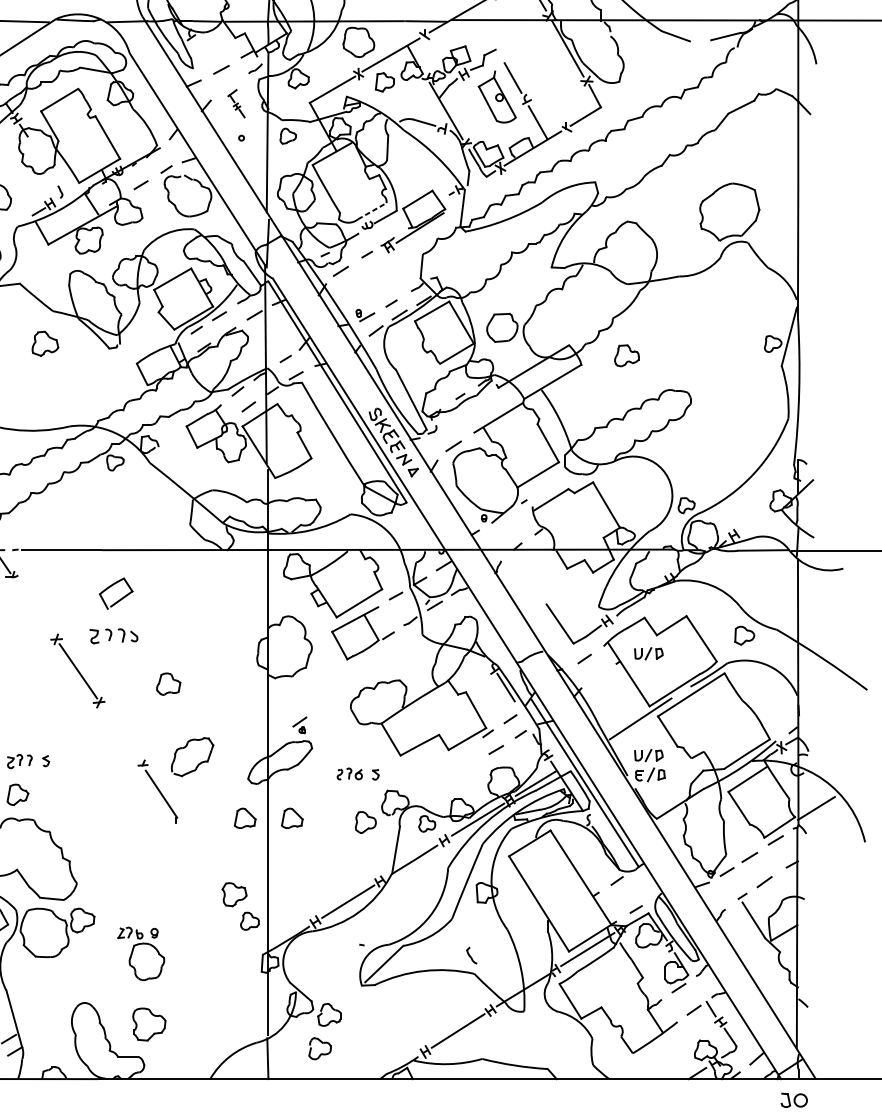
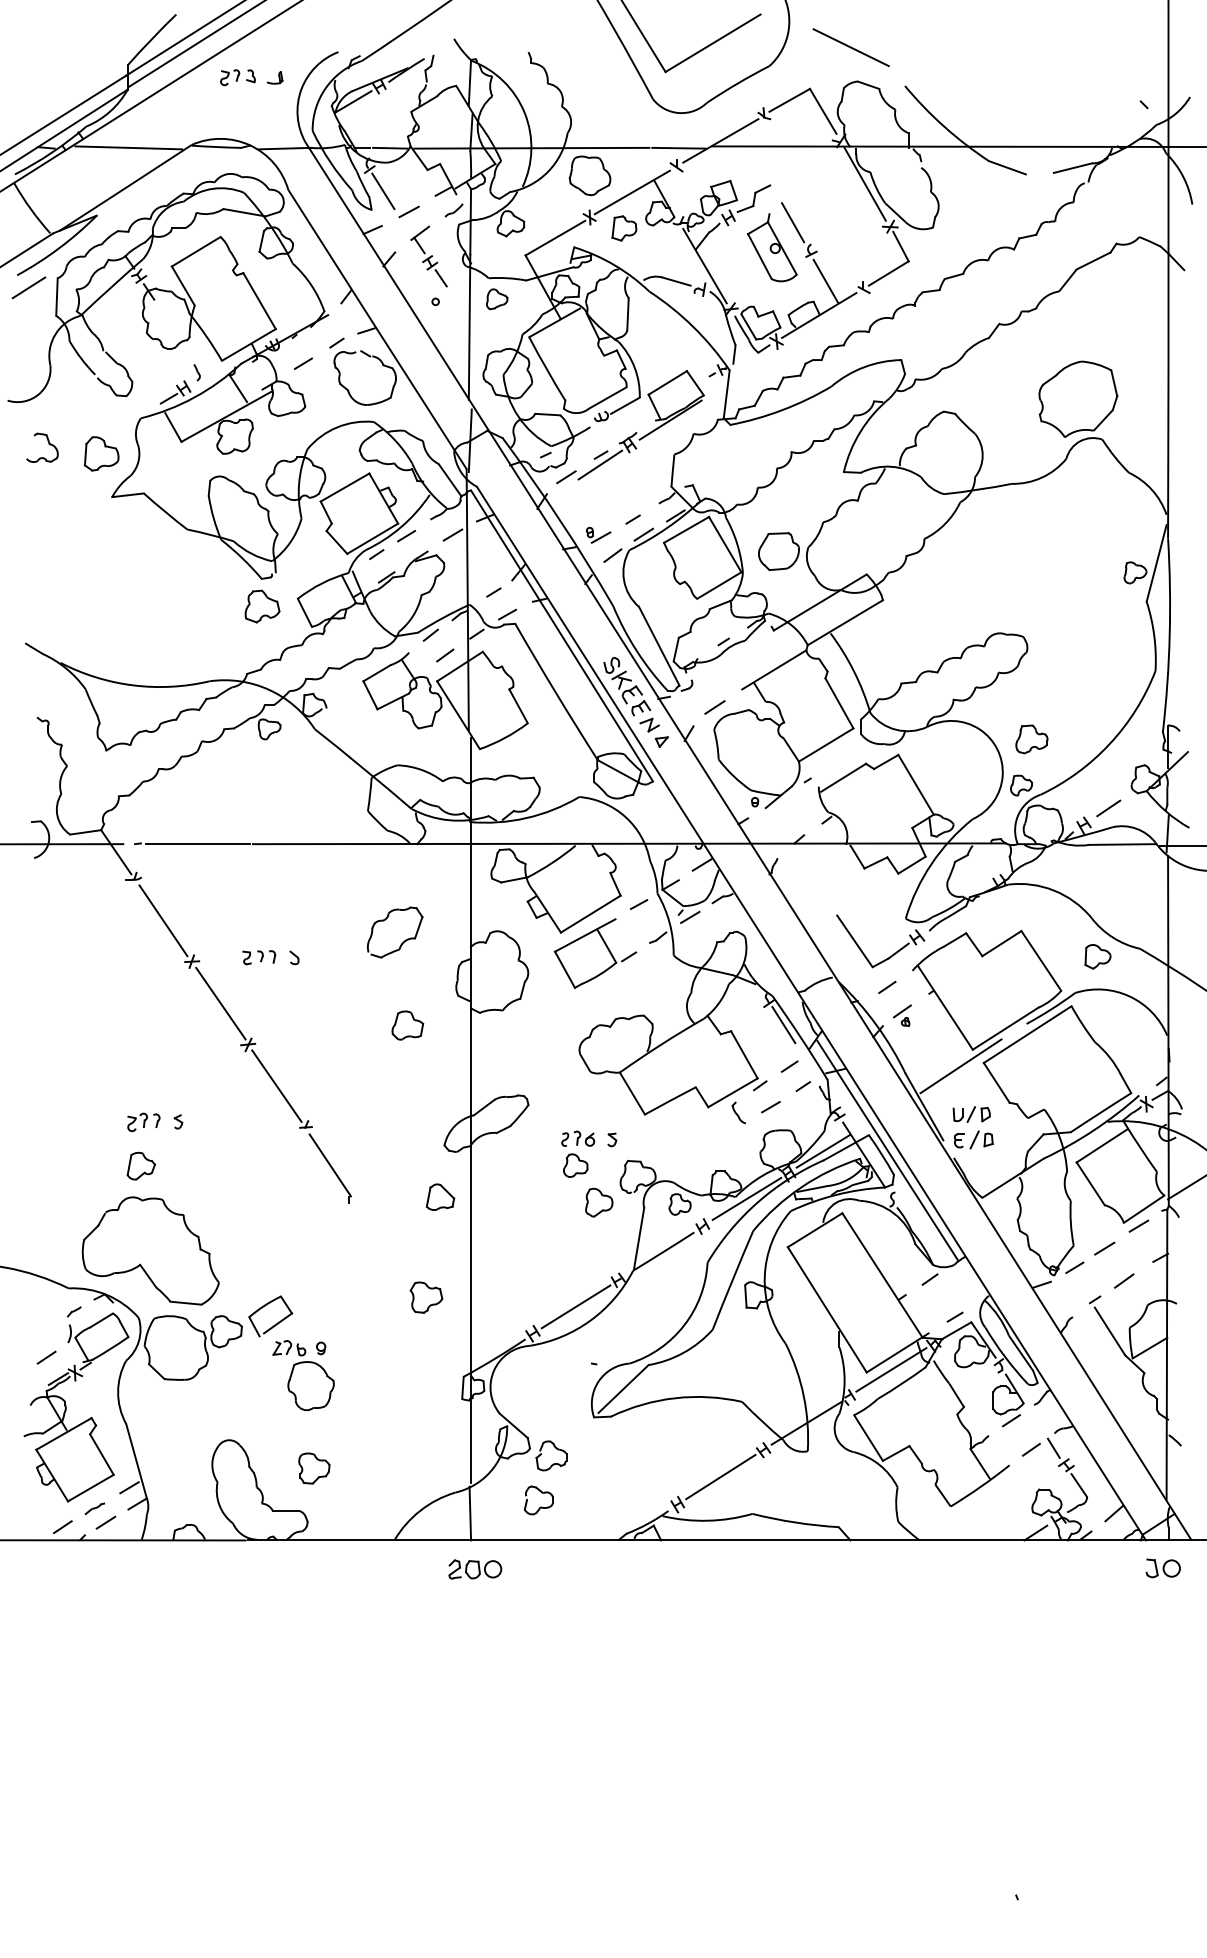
line: (201, 54) -> (383, 191), added
part: (236, 103) -> (428, 256), size x1.67
line: (372, 211) -> (607, 398), dashed -> solid
line: (366, 261) -> (600, 464), added
part: (45, 343) -> (262, 606), moved
part: (626, 355) -> (1031, 739), moved
line: (752, 523) -> (1108, 808), added
part: (119, 599) -> (274, 1324), moved
line: (34, 608) -> (163, 920), added
part: (107, 636) -> (259, 957), size x0.71
part: (648, 653) -> (971, 980), removed
part: (168, 684) -> (407, 1025), moved
part: (299, 725) -> (902, 1015), moved
line: (120, 733) -> (276, 1085), added
part: (199, 763) -> (404, 940), moved
part: (292, 817) -> (502, 1196), removed
part: (249, 921) -> (575, 1165), moved
part: (471, 955) -> (738, 1112), moved
part: (149, 1024) -> (314, 1468), size x0.71
part: (271, 1101) -> (475, 1569), added

